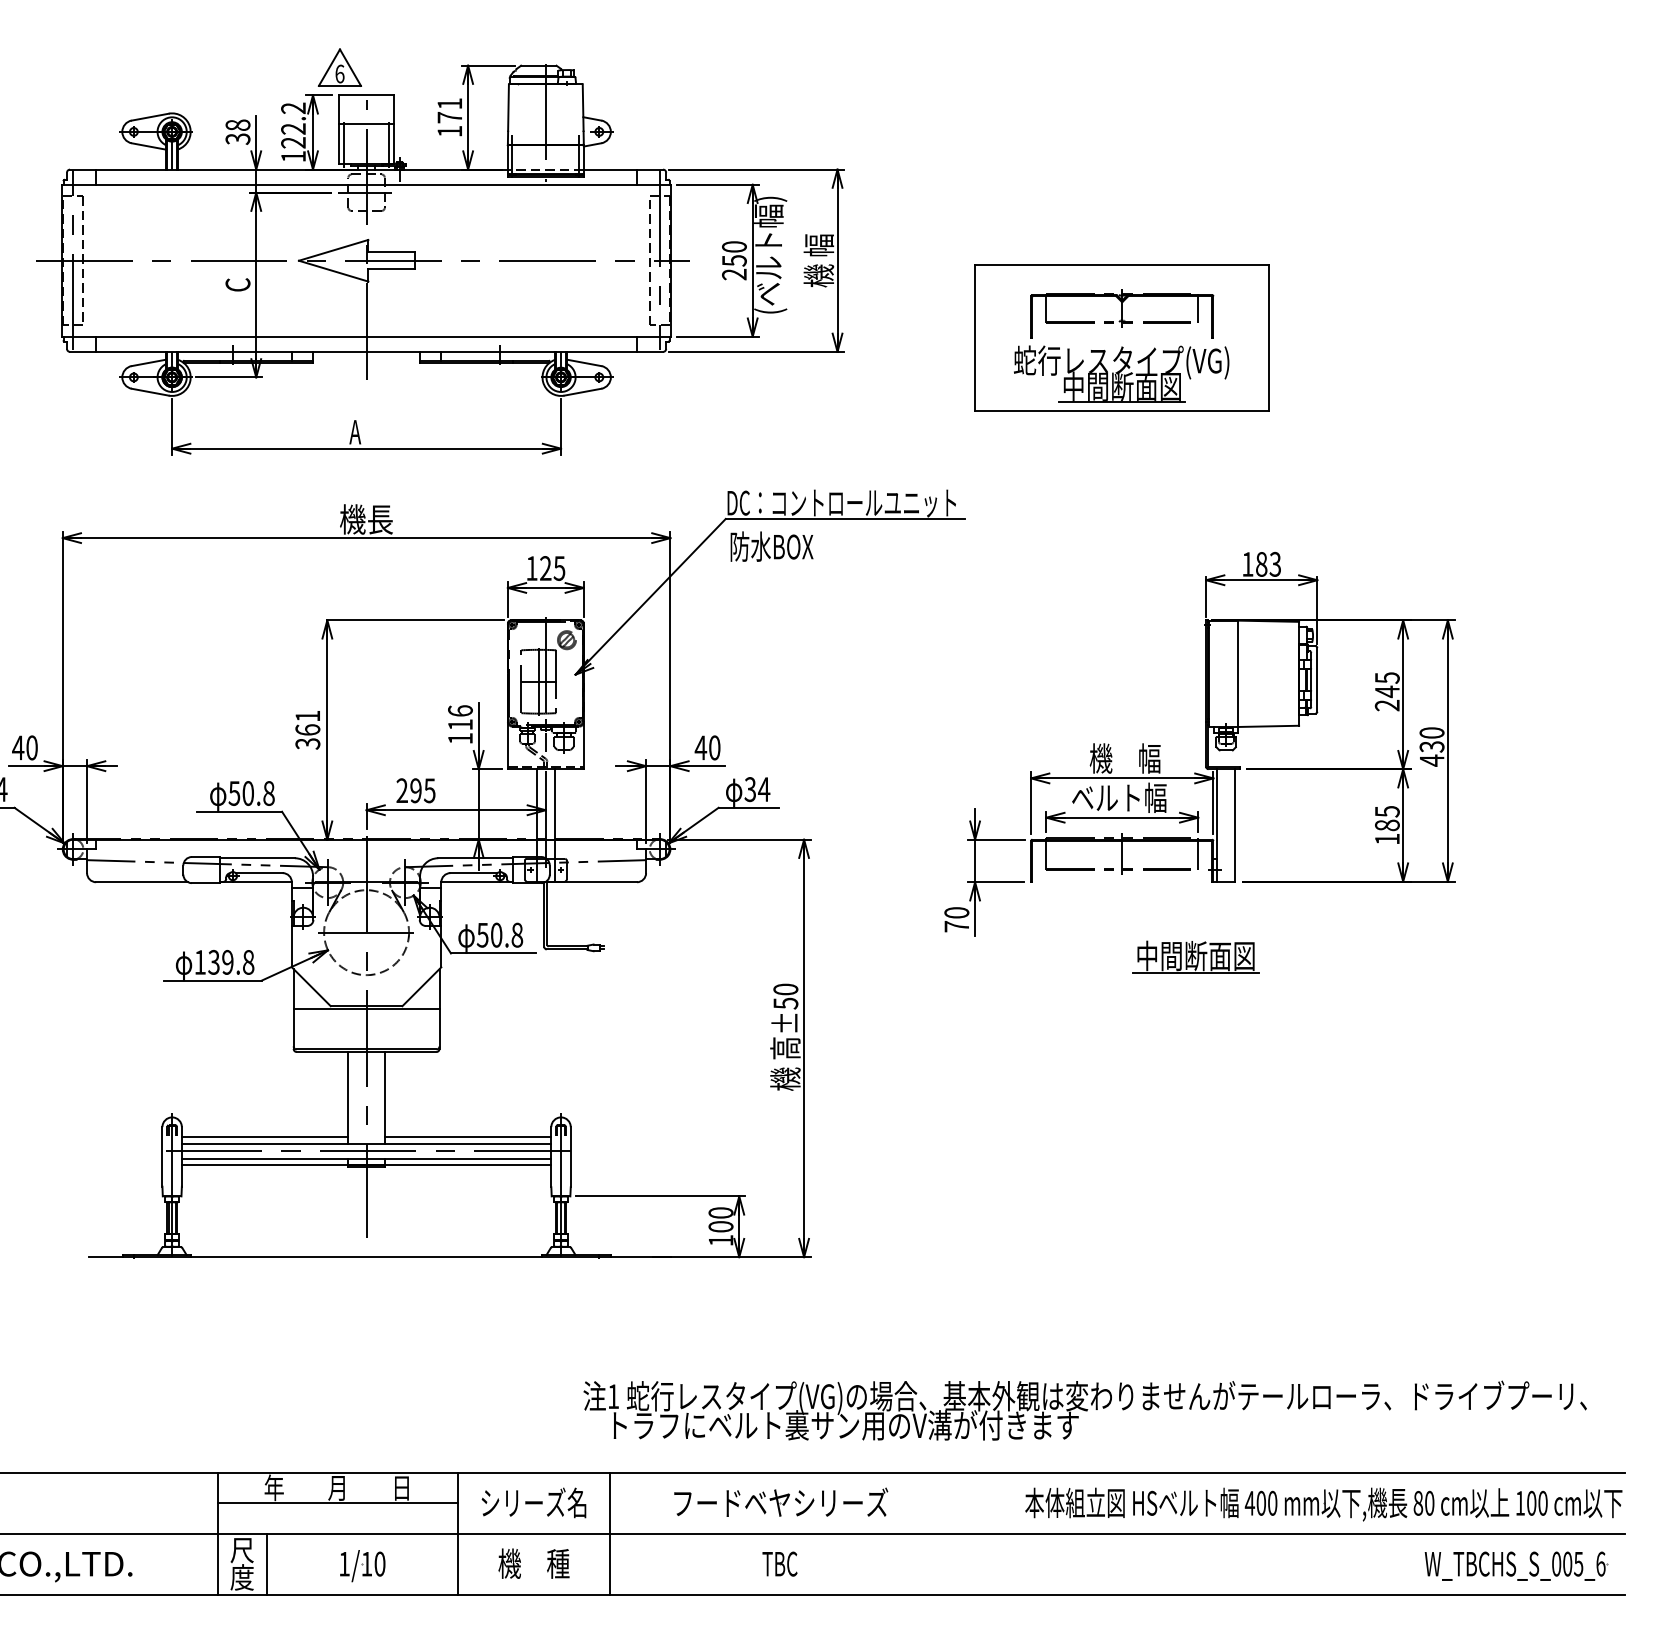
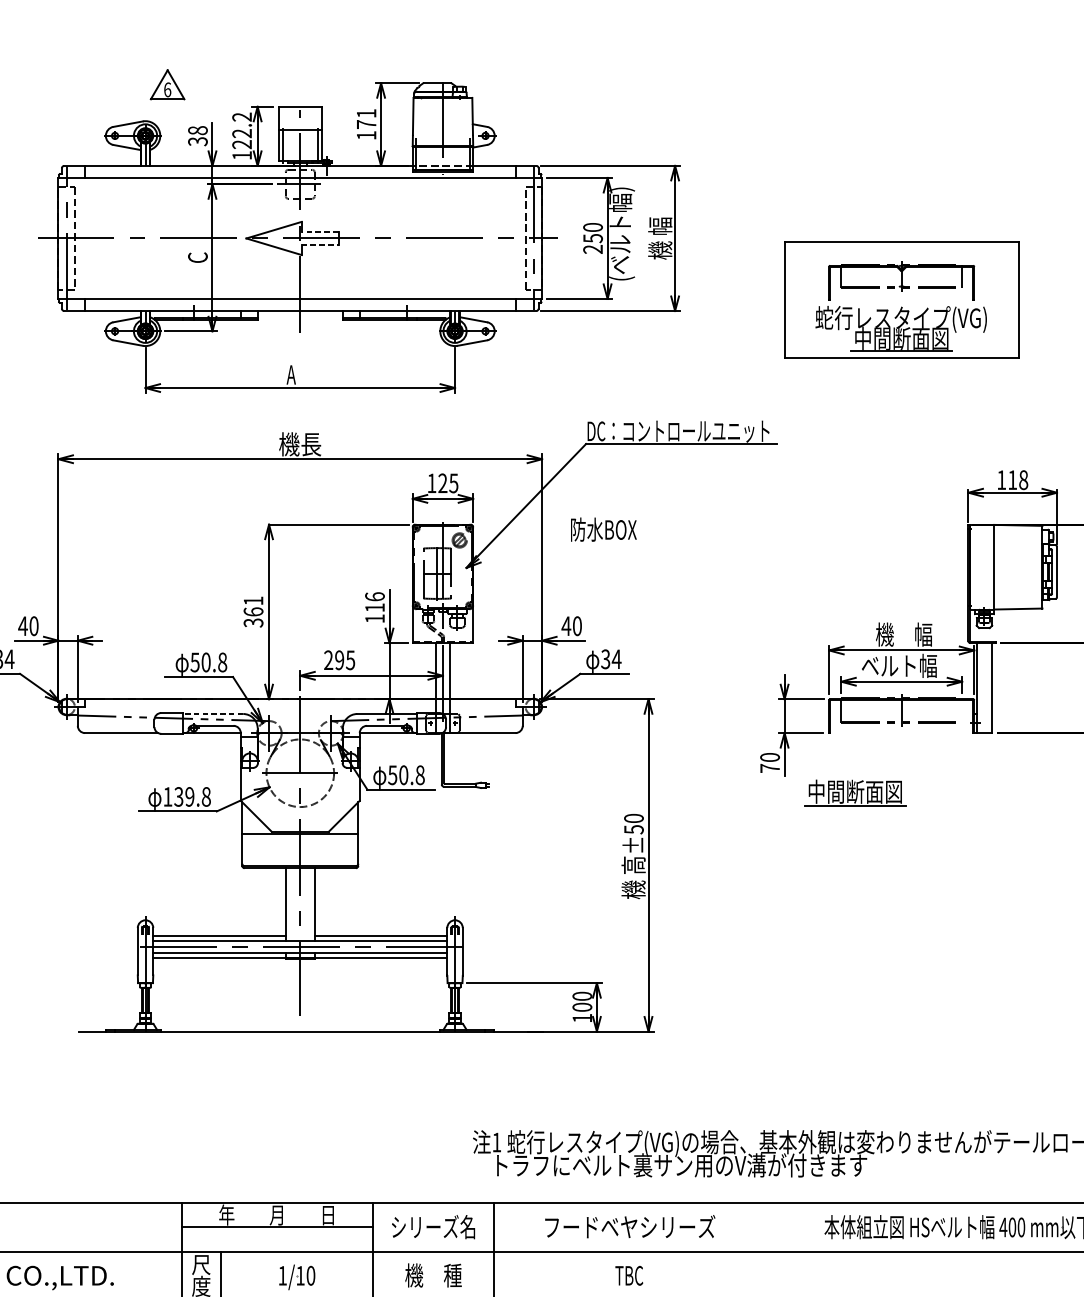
part: (339, 67) -> (167, 84), moved
line: (391, 252) -> (320, 231), solid -> dashed
line: (391, 269) -> (320, 245), solid -> dashed
text: (771, 546) -> (603, 529), moved
text: (1268, 564) -> (1018, 480), 183 -> 118
line: (1198, 853) -> (962, 710), removed
line: (257, 858) -> (213, 714), solid -> dashed
part: (1195, 956) -> (854, 792), moved

